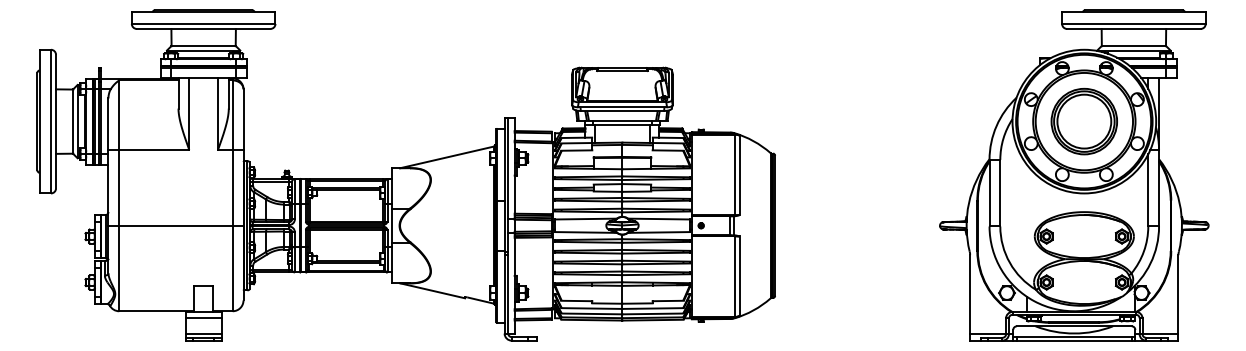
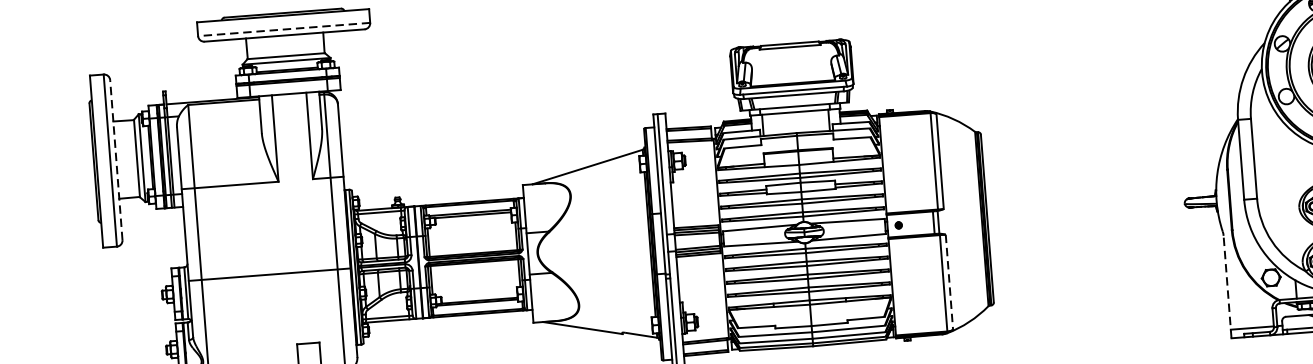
line: (203, 23) -> (283, 28), solid -> dashed
line: (56, 121) -> (116, 159), solid -> dashed
line: (739, 276) -> (949, 282), solid -> dashed
line: (970, 297) -> (1227, 286), solid -> dashed

